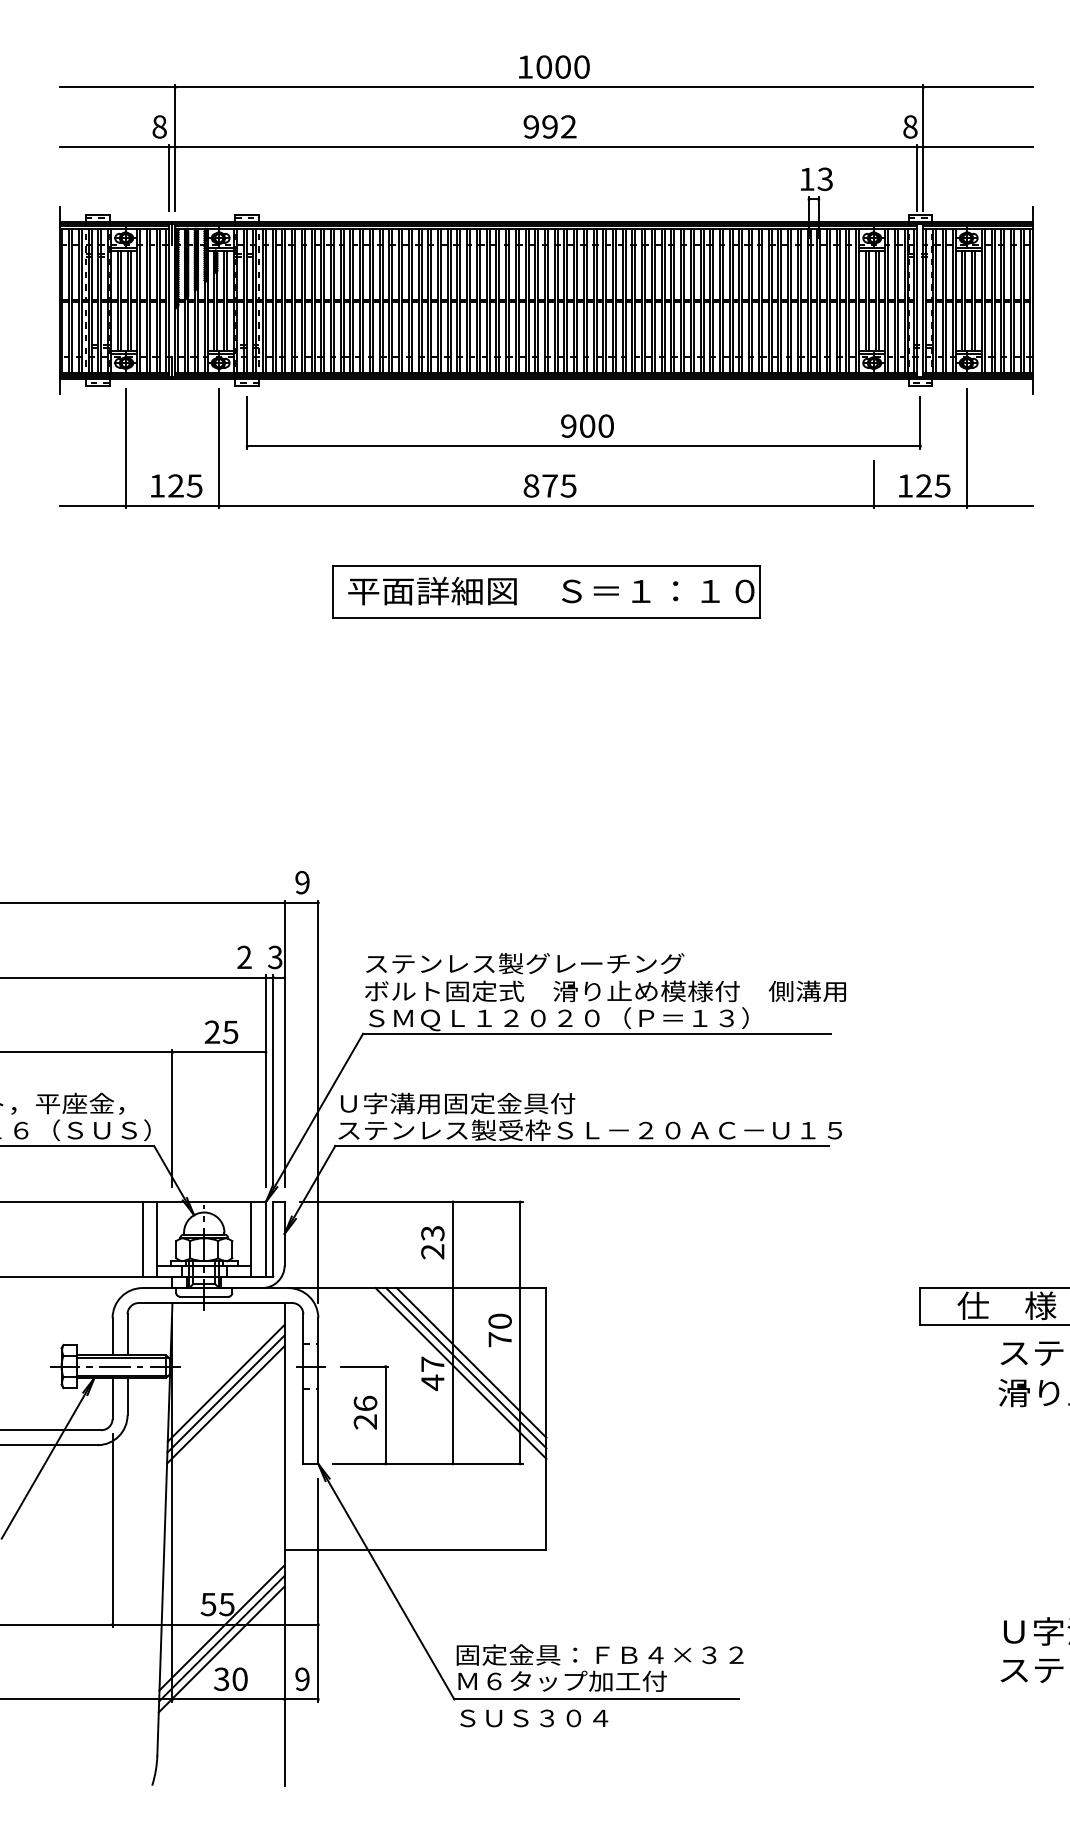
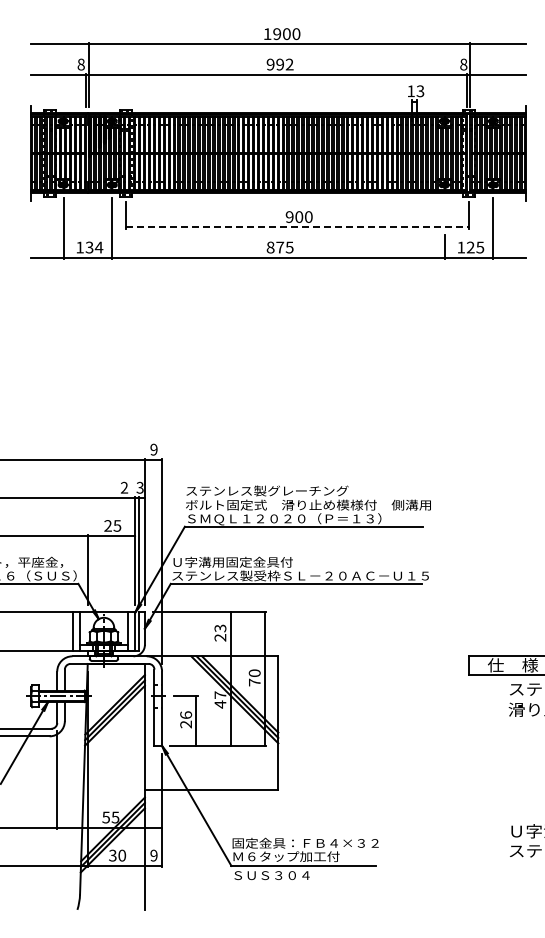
text: (544, 65) -> (277, 33), 1000 -> 1900
line: (584, 446) -> (297, 227), solid -> dashed
text: (185, 485) -> (94, 247), 125 -> 134
part: (546, 591) -> (278, 301), removed

